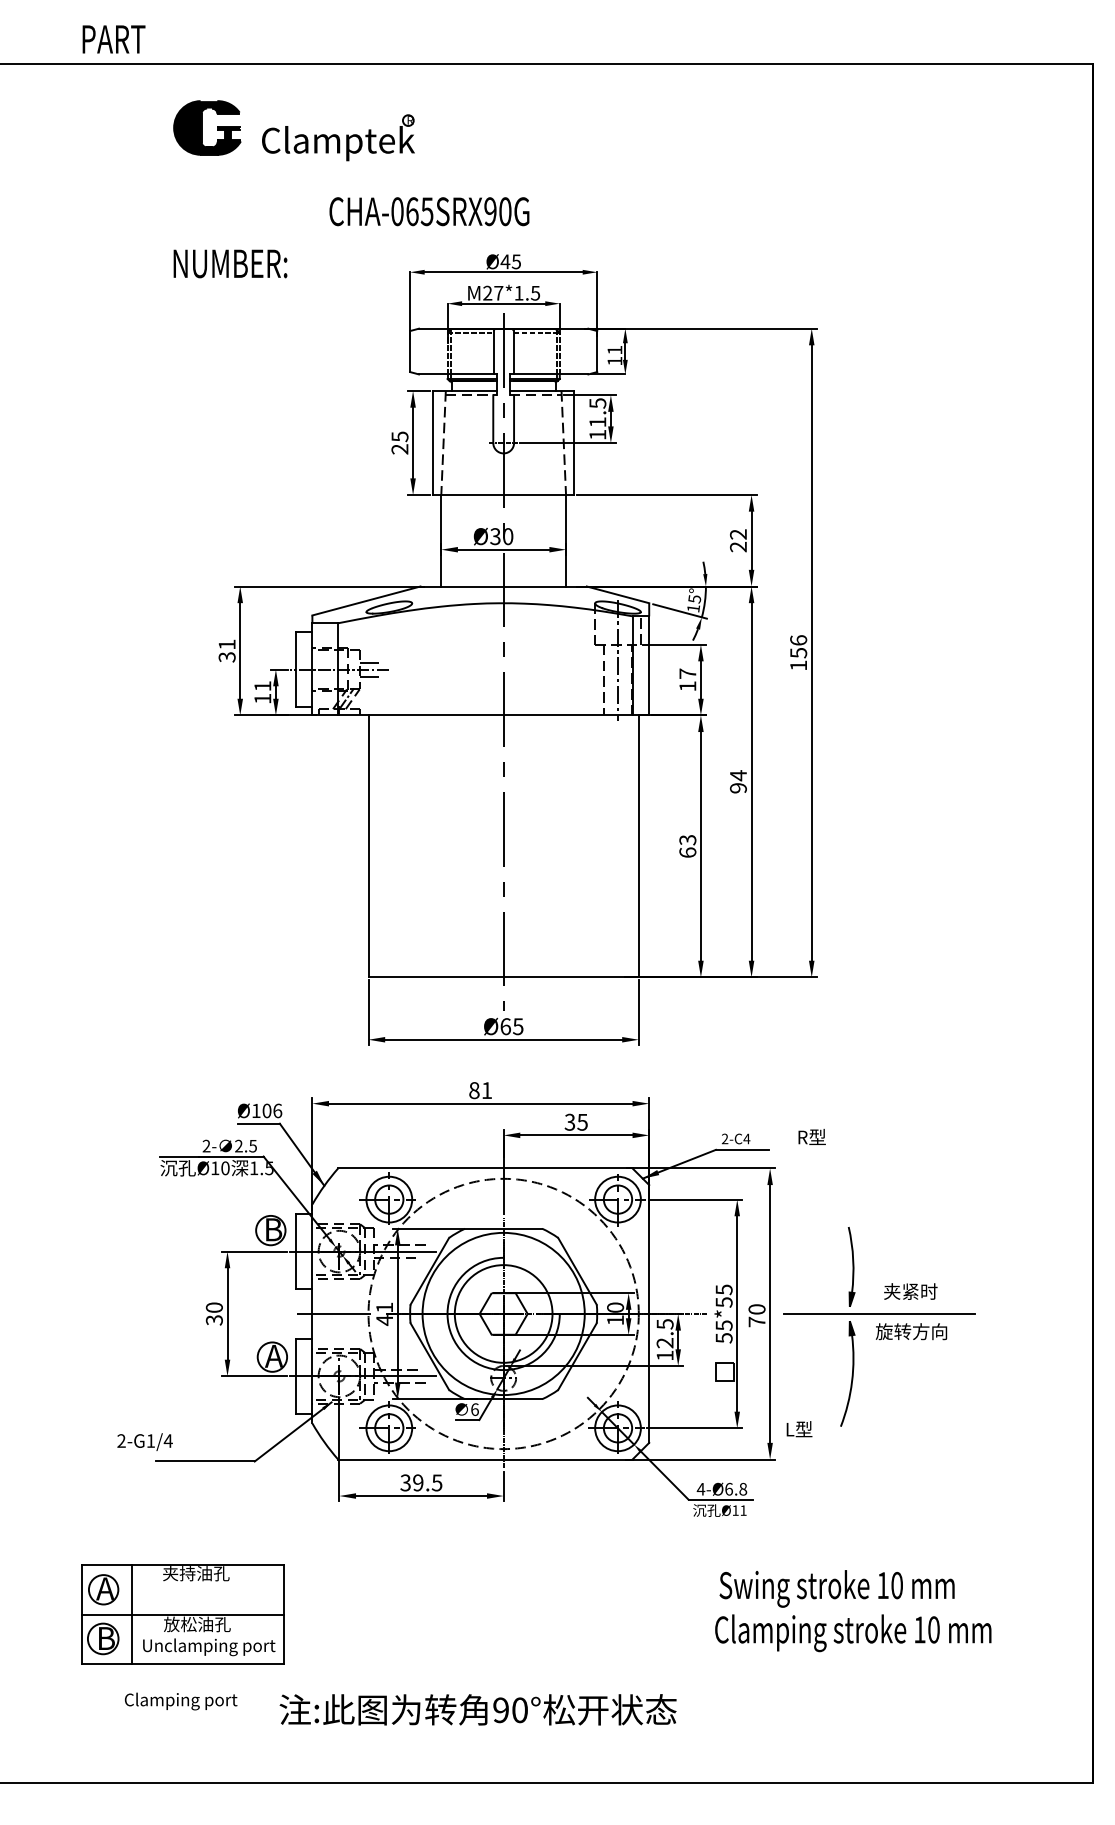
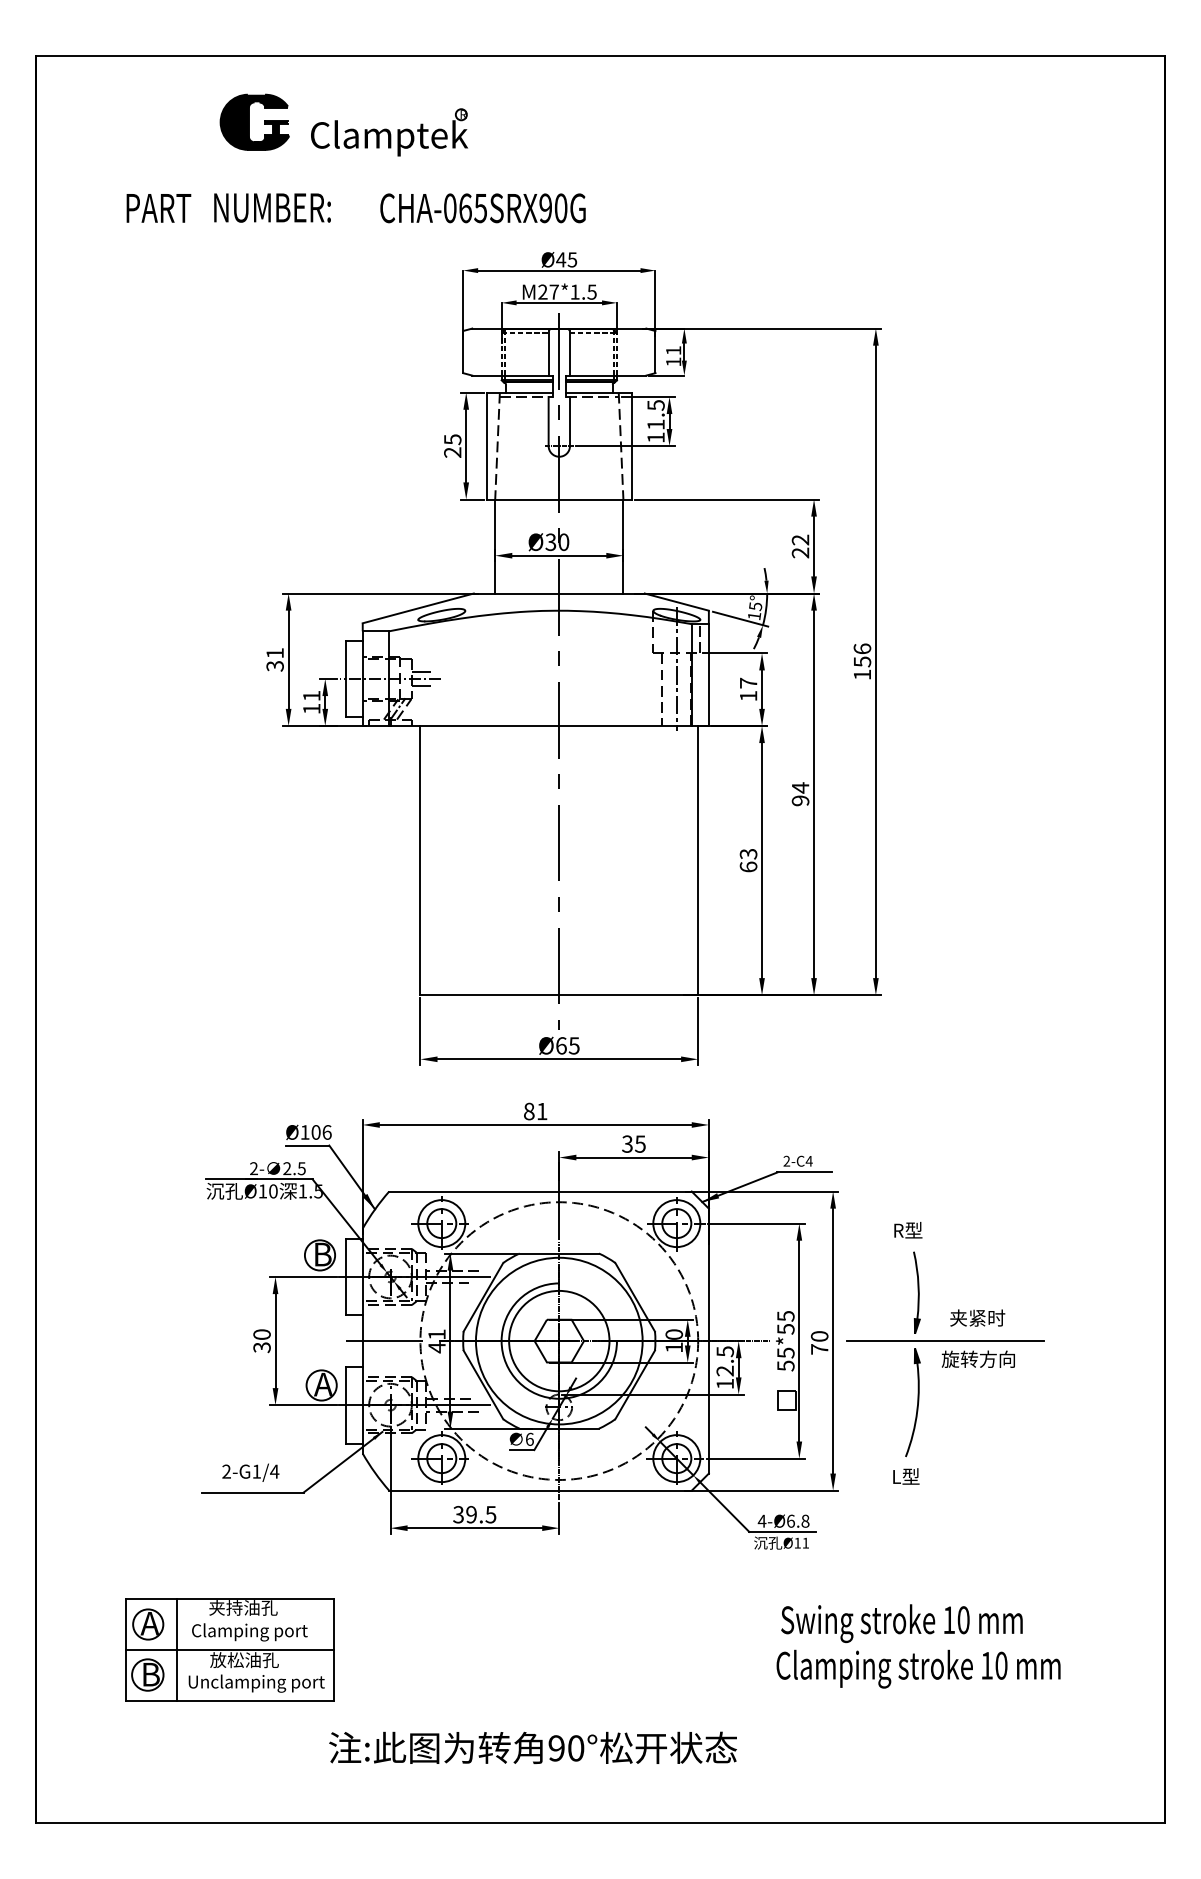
text: (113, 39) -> (158, 208), moved
text: (230, 263) -> (272, 207), moved
text: (812, 1137) -> (908, 1230), moved
text: (799, 1429) -> (906, 1476), moved
text: (144, 1441) -> (250, 1472), moved
text: (180, 1701) -> (249, 1632), moved

